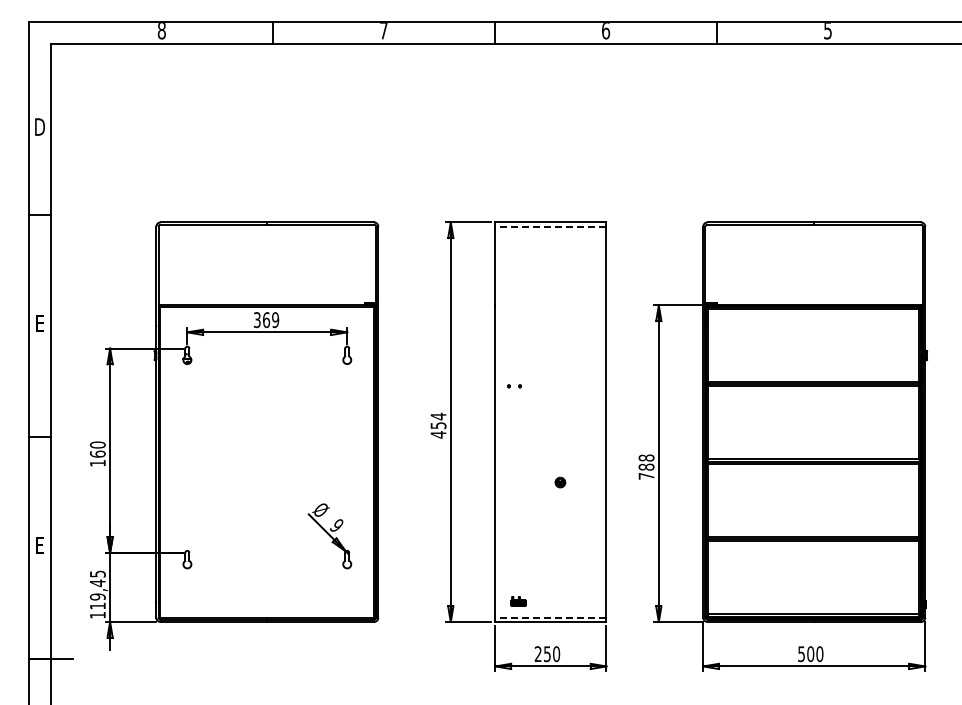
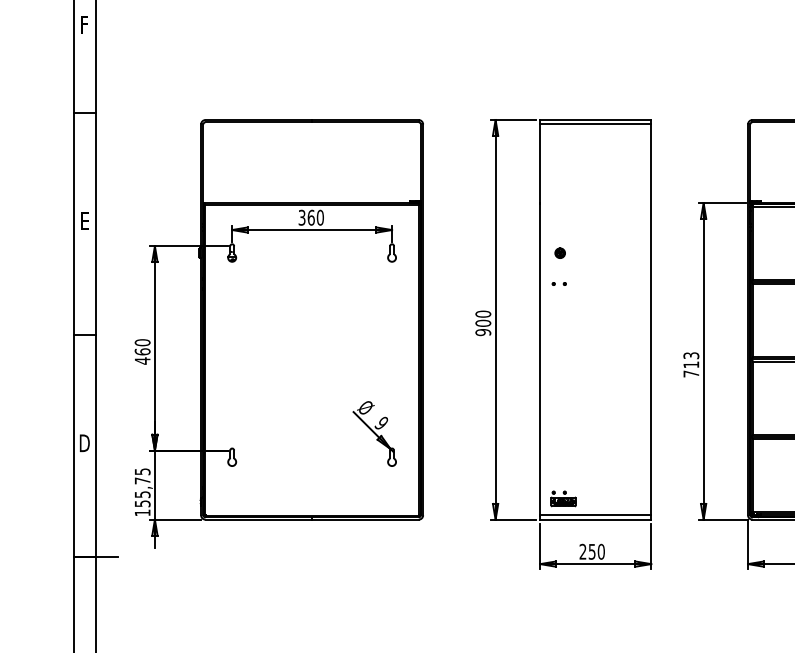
text: (39, 126) -> (84, 24), D -> F
line: (550, 226) -> (595, 124), dashed -> solid
text: (275, 320) -> (320, 218), 369 -> 360
text: (438, 425) -> (483, 323), 454 -> 900
text: (646, 462) -> (691, 360), 788 -> 713
text: (97, 463) -> (142, 361), 160 -> 460
part: (560, 482) -> (560, 253), moved
text: (39, 545) -> (84, 443), E -> D
text: (97, 594) -> (142, 492), 119,45 -> 155,75
part: (518, 601) -> (563, 499), size x1.67
line: (550, 617) -> (595, 515), dashed -> solid

